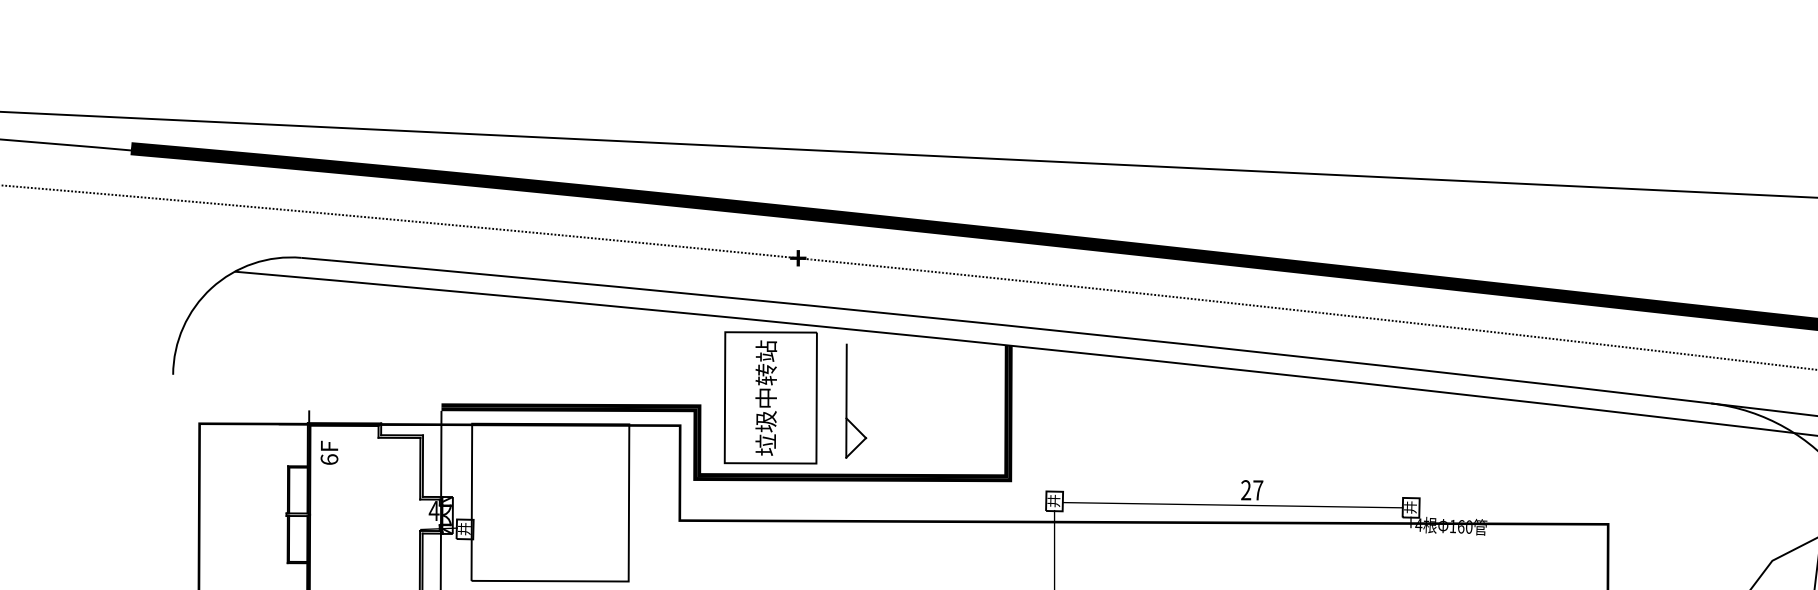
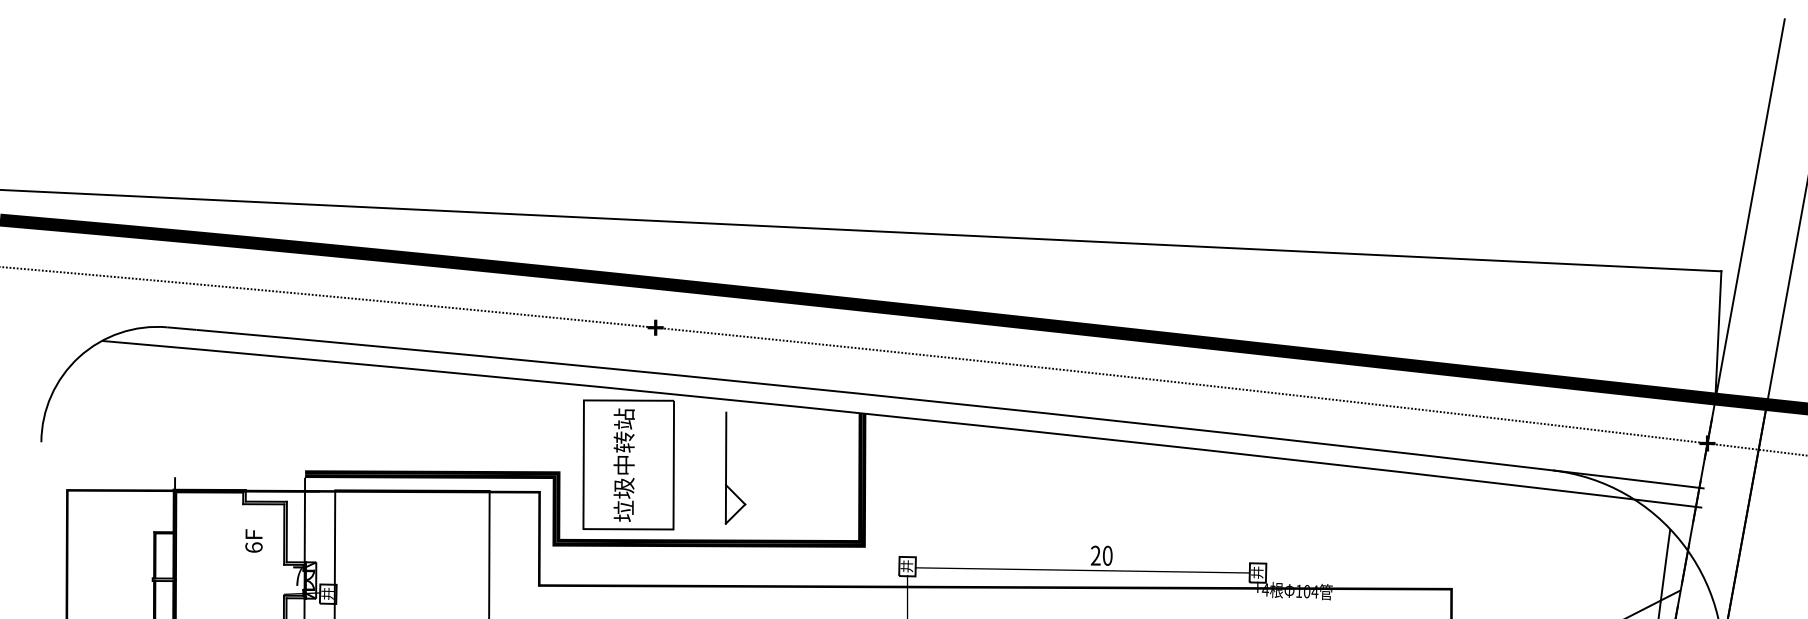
part: (846, 400) -> (726, 467), moved
text: (328, 452) -> (253, 540), moved
text: (1258, 490) -> (1107, 555), 27 -> 20
text: (433, 510) -> (297, 575), 4 -> 7
text: (1465, 526) -> (1311, 591), 160 -> 104

